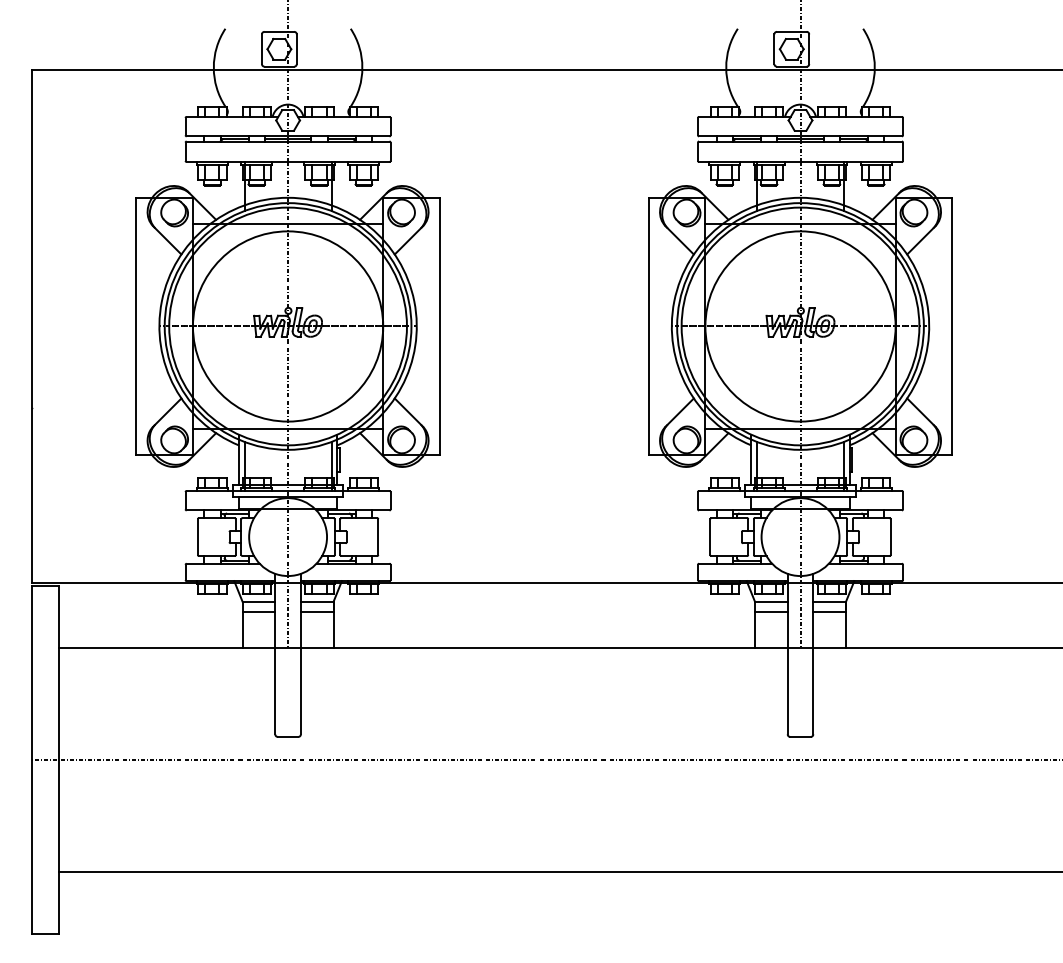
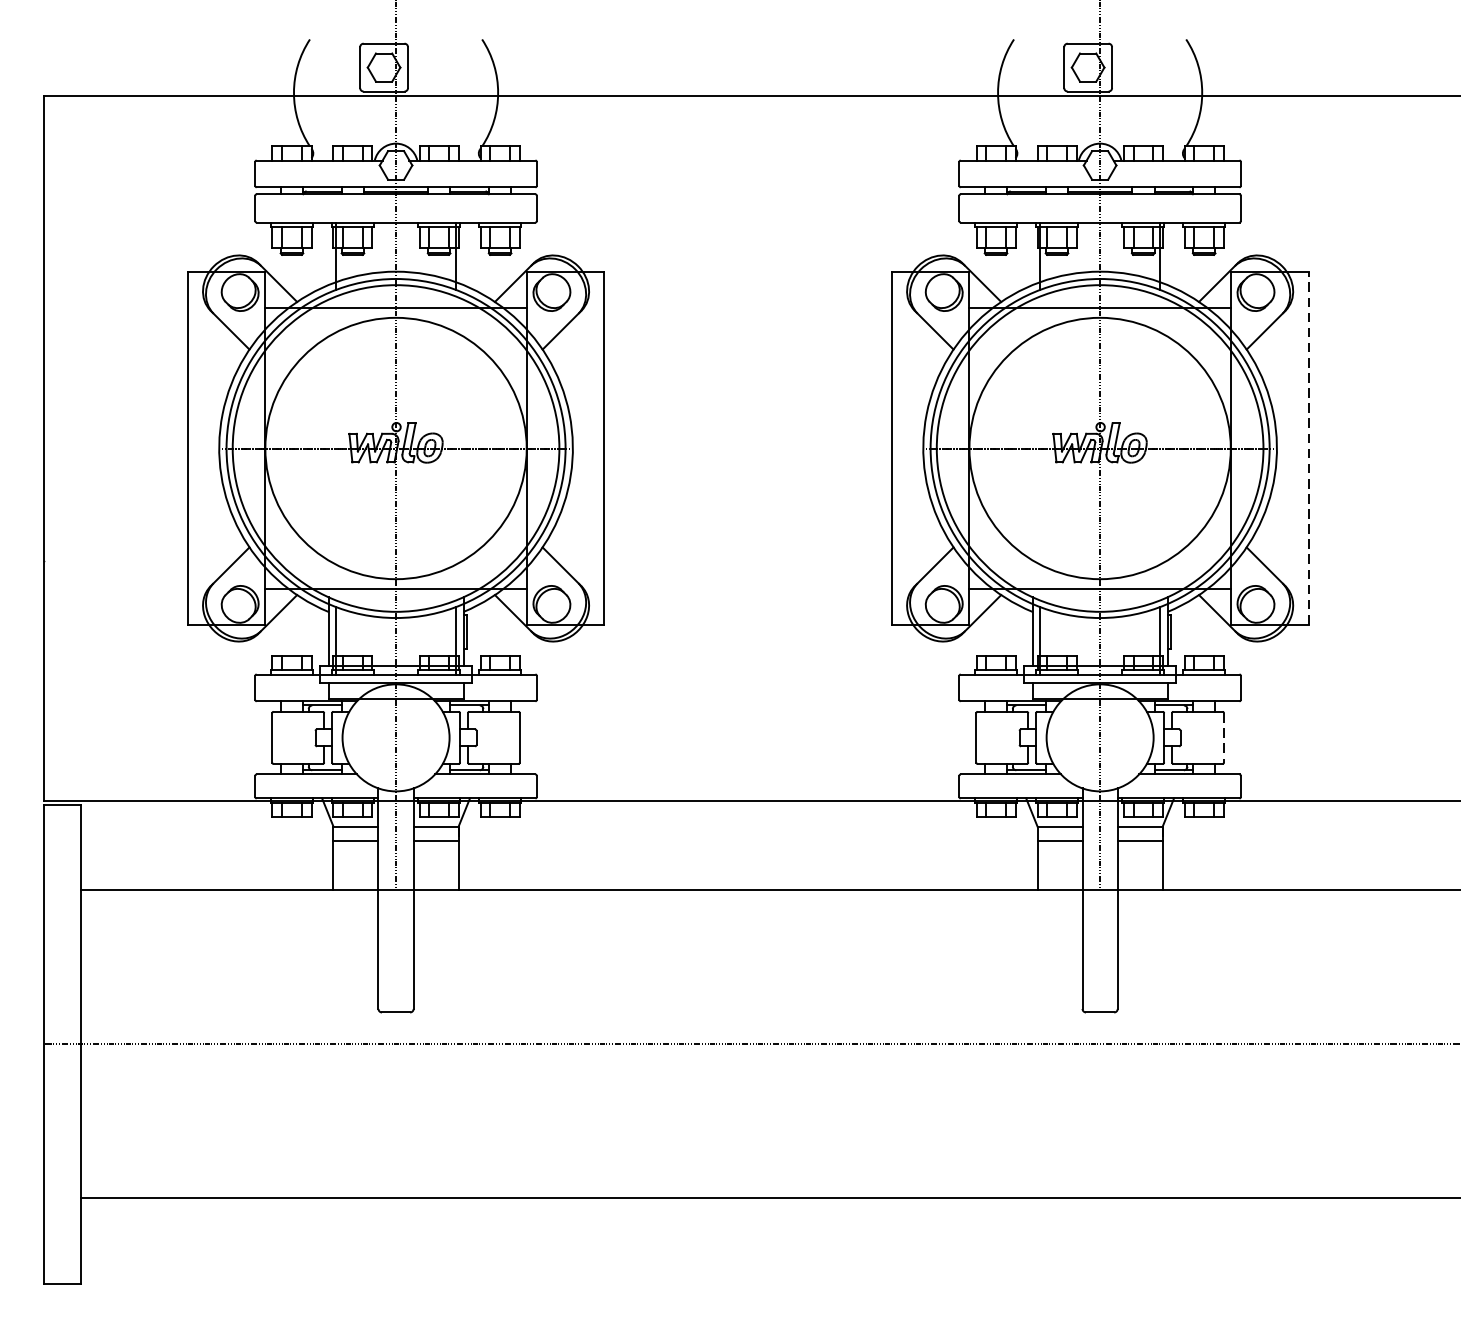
line: (952, 325) -> (1308, 447), solid -> dashed
line: (890, 537) -> (1223, 738), solid -> dashed

